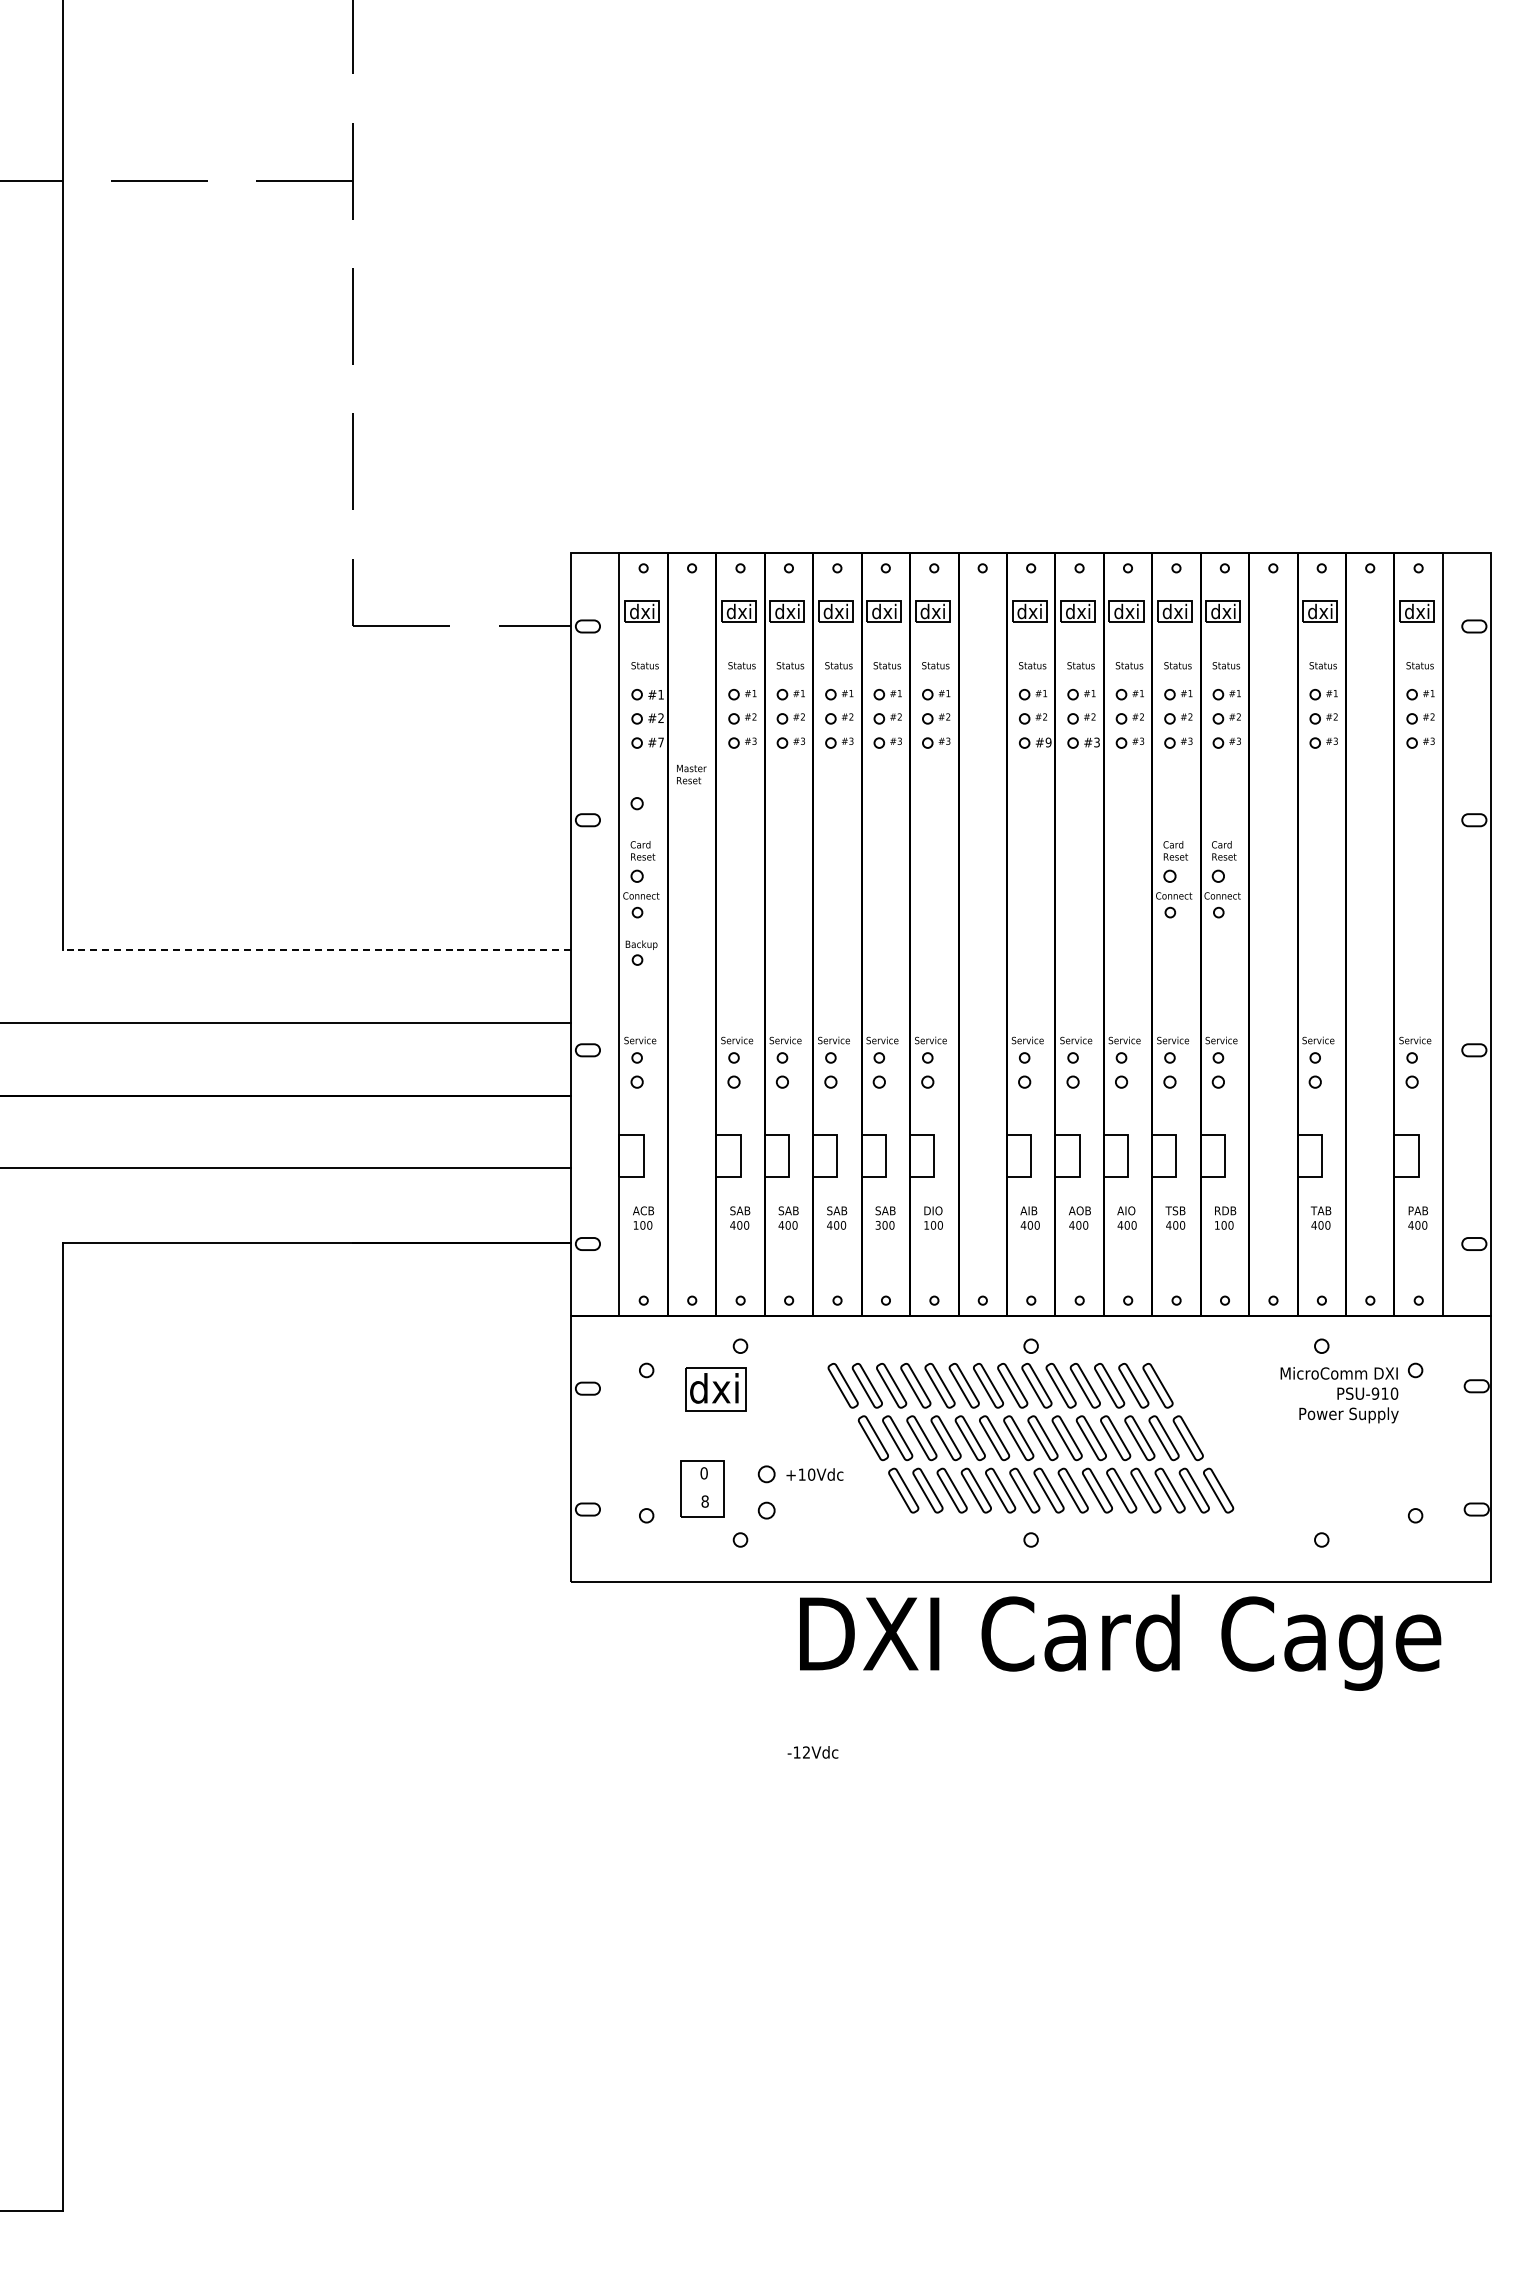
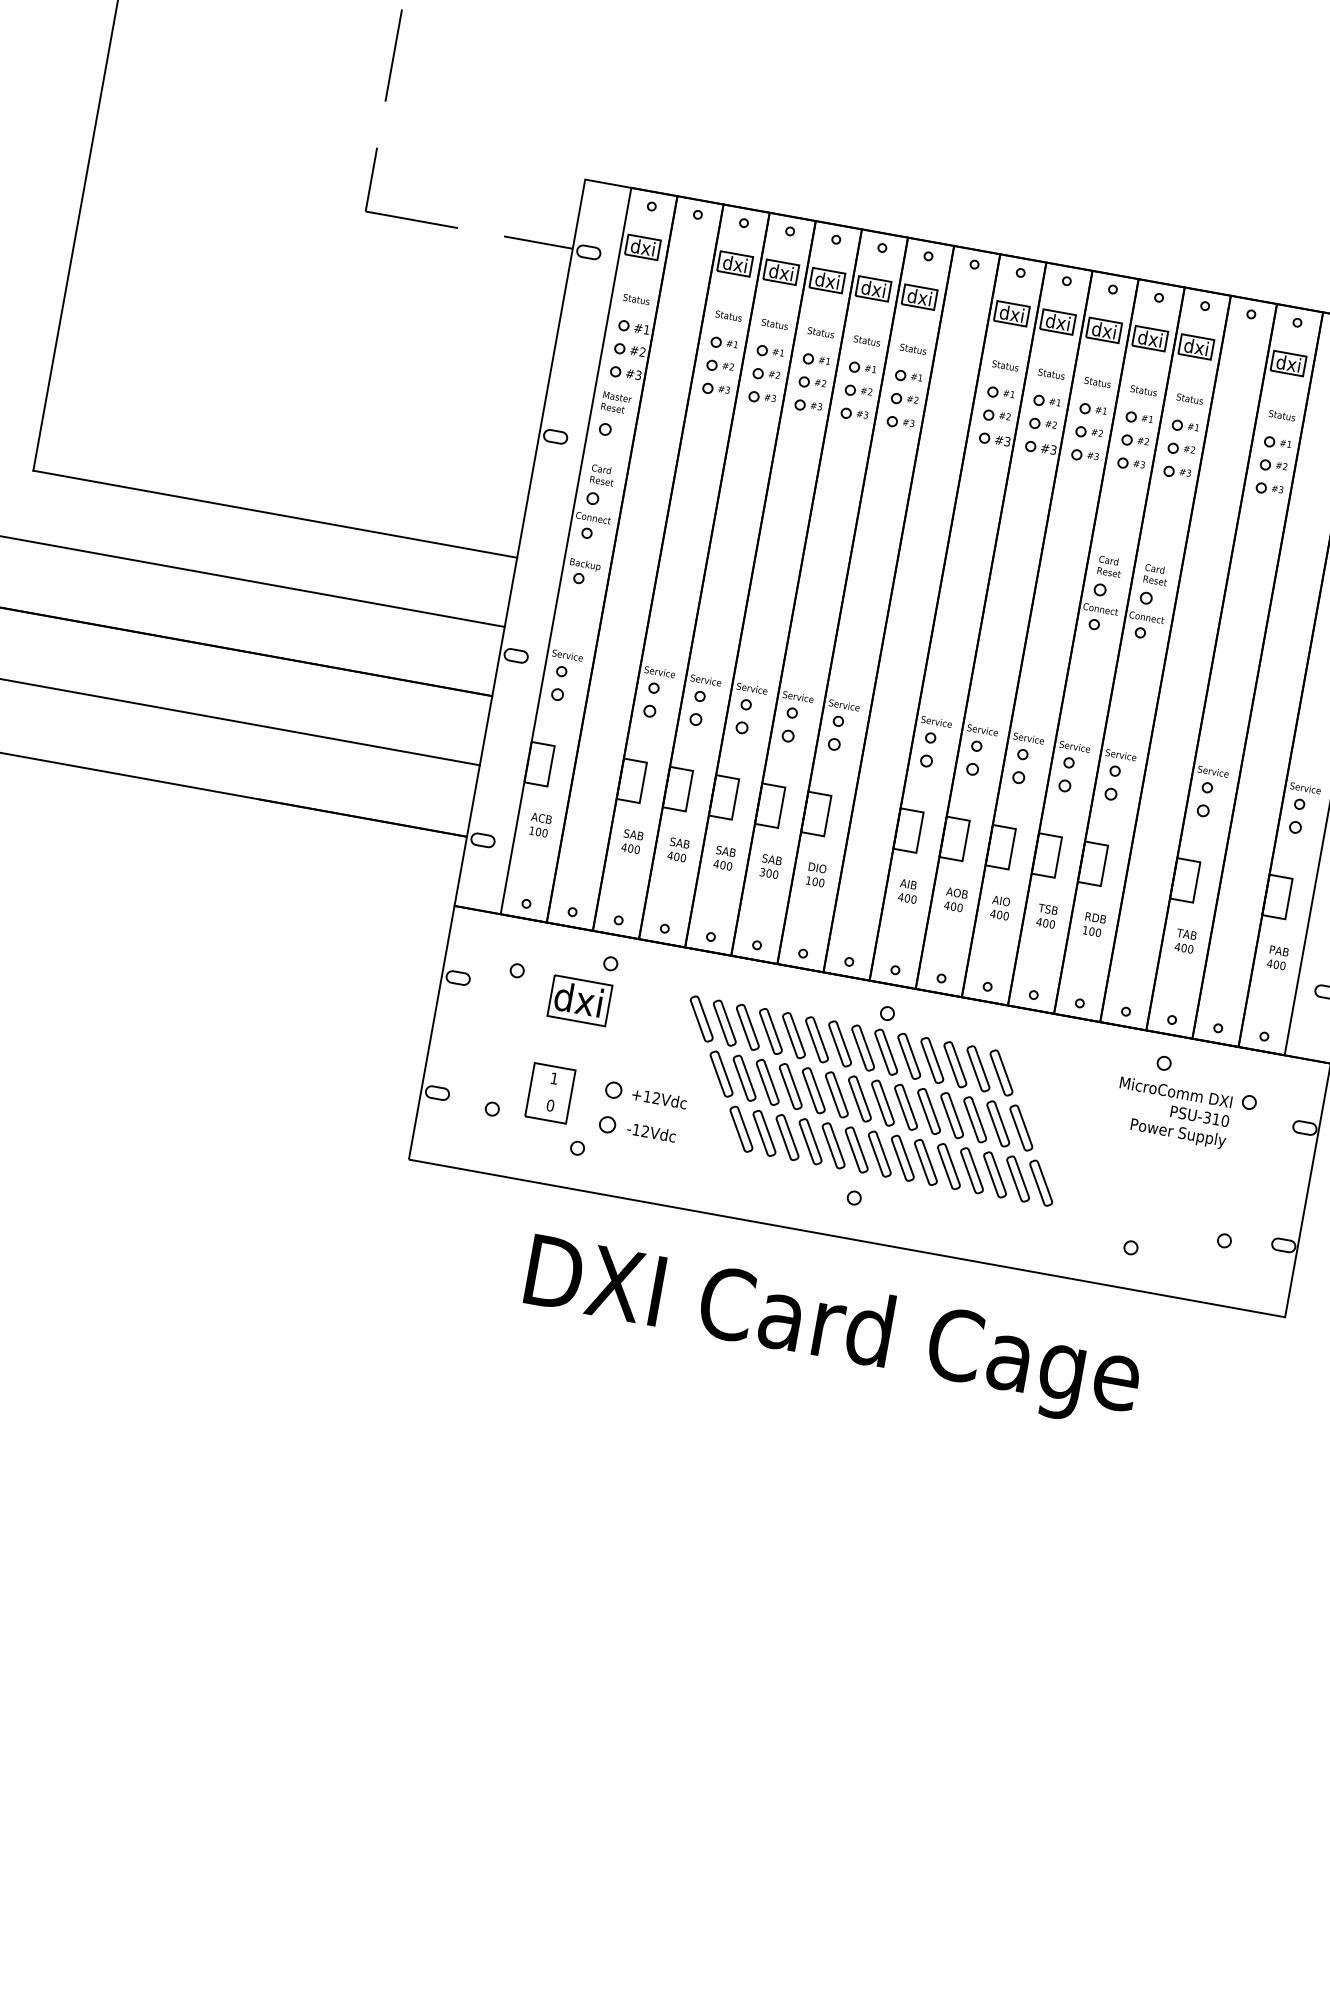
text: (660, 742) -> (638, 375), #7 -> #3
text: (1048, 742) -> (1007, 441), #9 -> #3
text: (691, 774) -> (616, 402), moved
line: (316, 950) -> (274, 514), dashed -> solid
text: (1375, 1393) -> (1207, 1117), PSU-910 -> PSU-310
text: (703, 1473) -> (553, 1078), 0 -> 1
text: (811, 1474) -> (656, 1098), +10Vdc -> +12Vdc
text: (704, 1501) -> (549, 1105), 8 -> 0
text: (1120, 1642) -> (832, 1331), moved
text: (812, 1752) -> (651, 1132), moved

